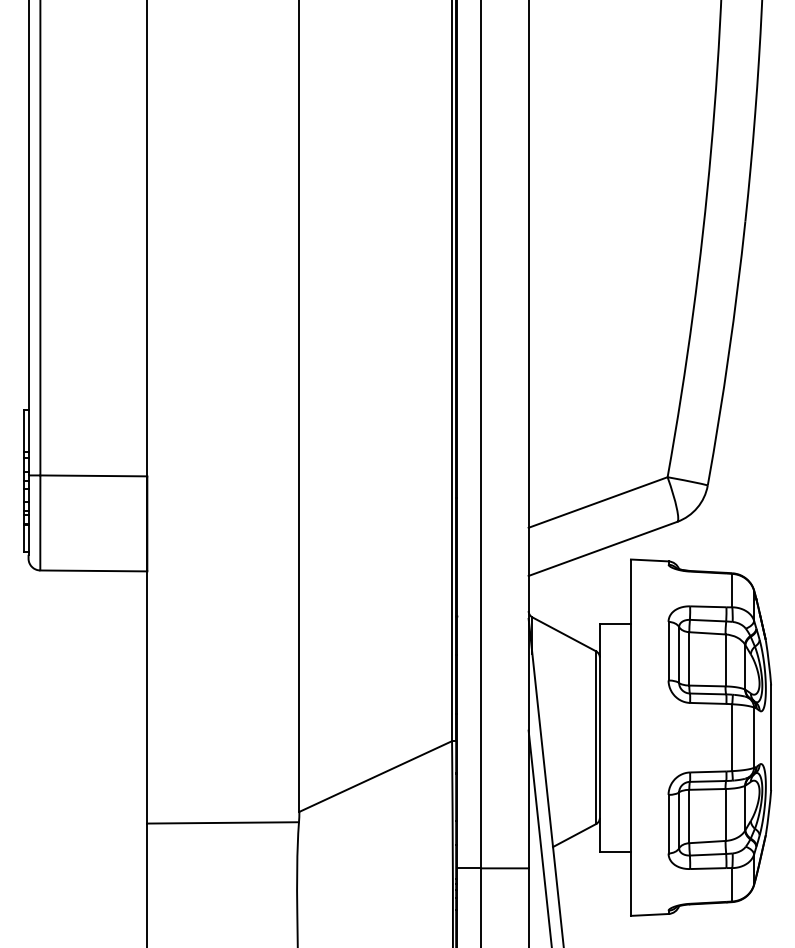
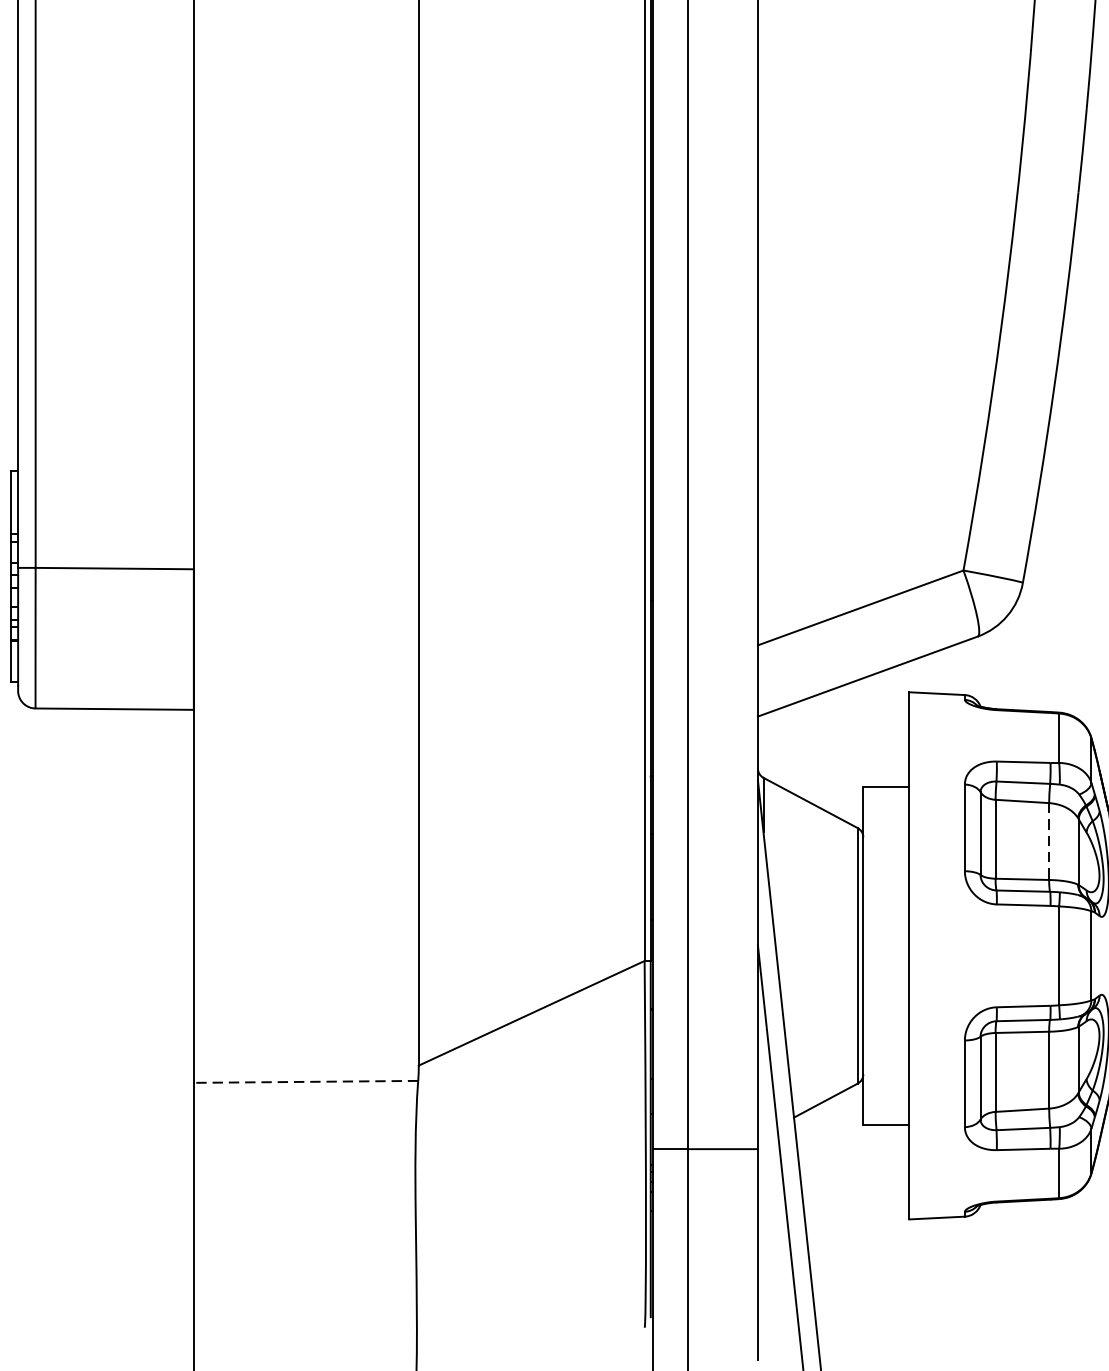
line: (725, 660) -> (1049, 841), solid -> dashed
line: (223, 822) -> (306, 1081), solid -> dashed

